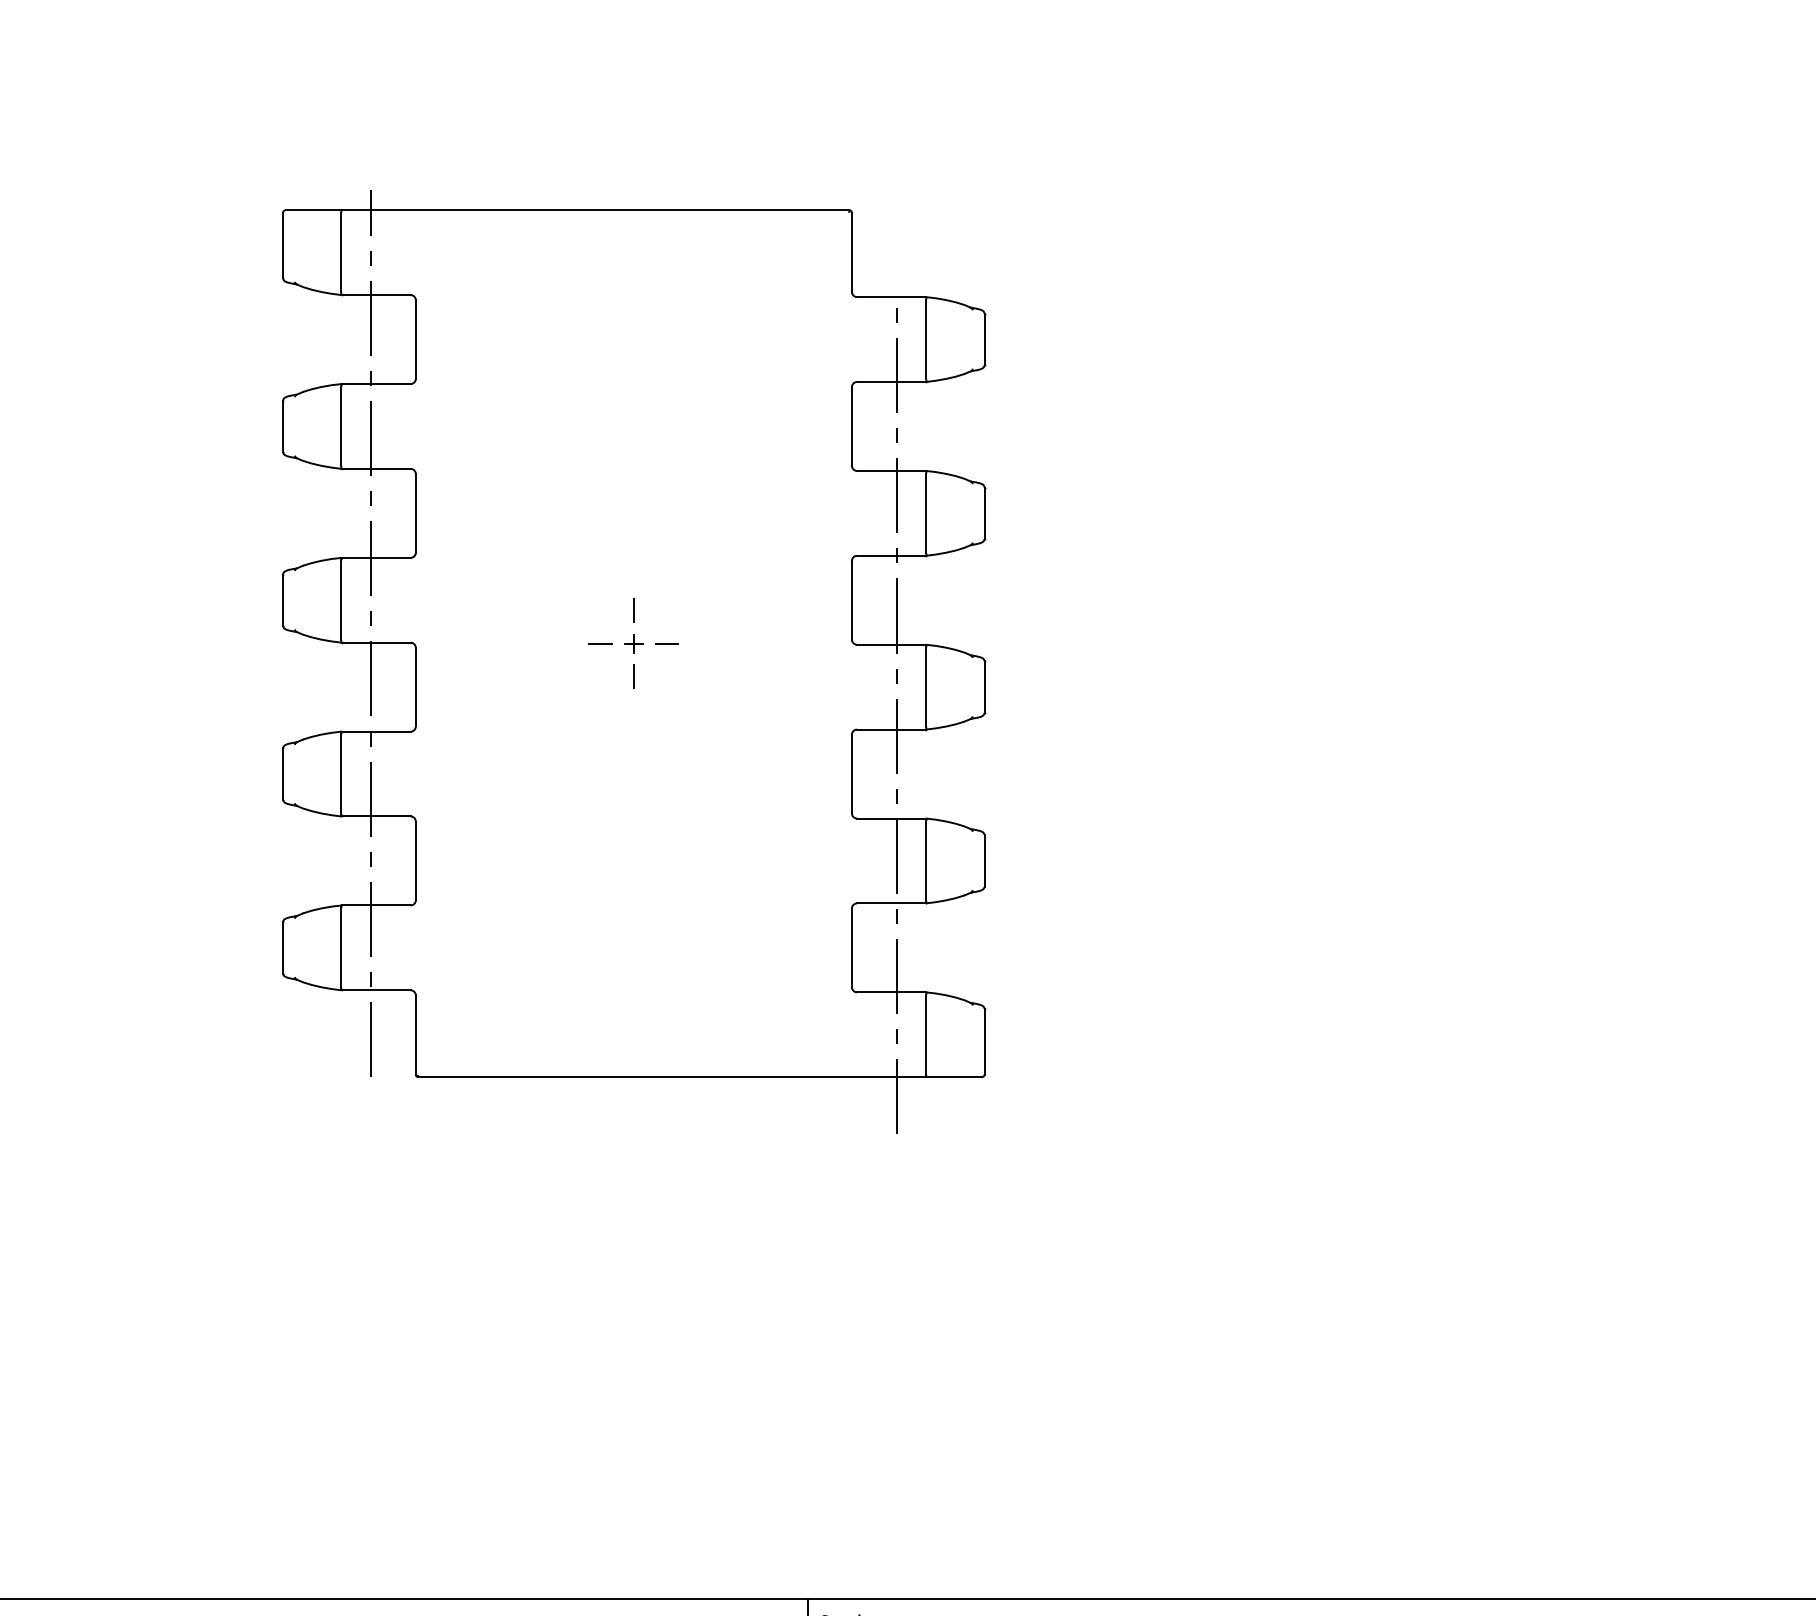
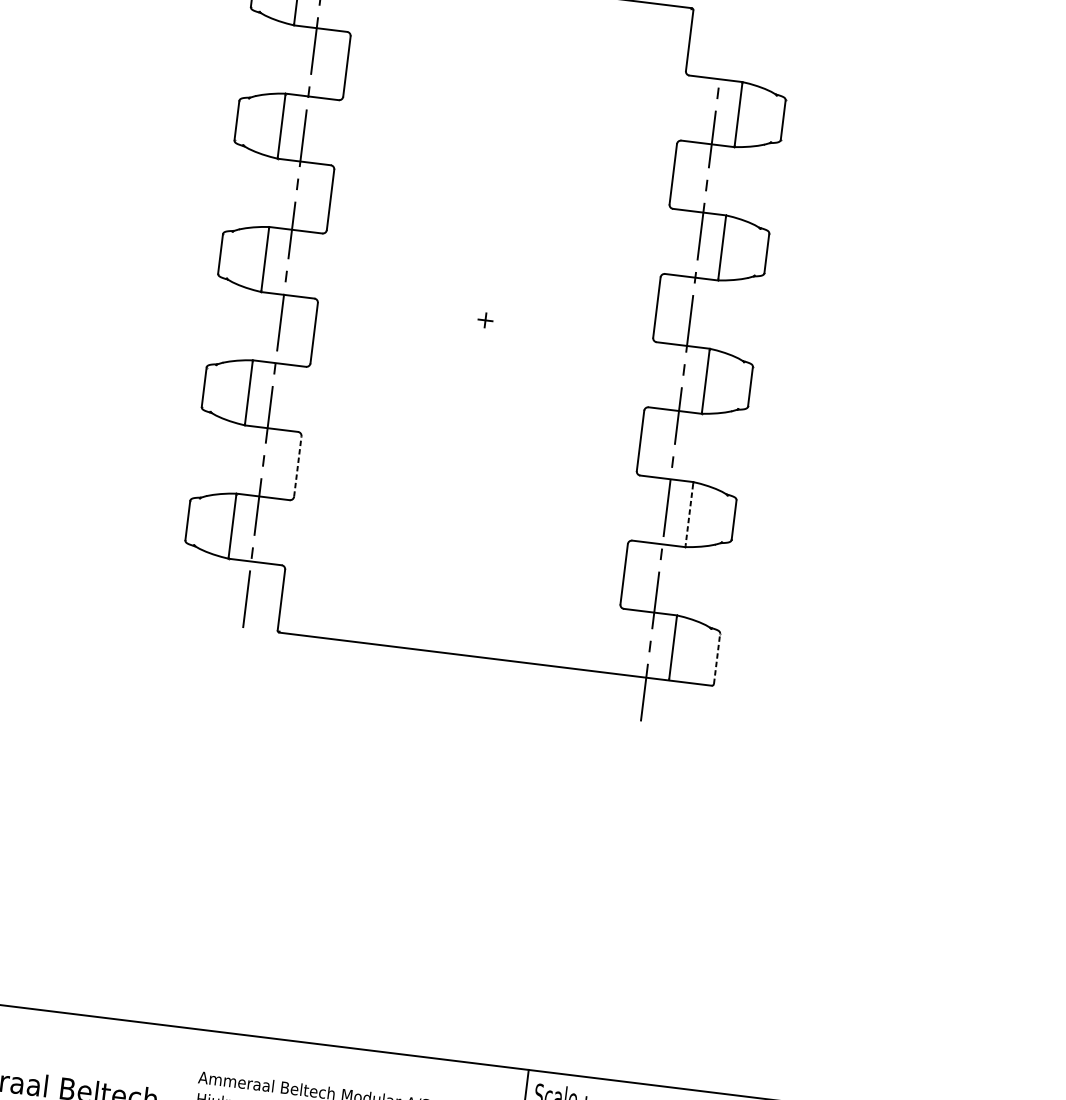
line: (633, 610) -> (488, 294), removed
line: (600, 643) -> (459, 317), removed
line: (666, 643) -> (510, 323), removed
line: (633, 676) -> (482, 345), removed
line: (415, 860) -> (297, 466), solid -> dashed
line: (926, 860) -> (689, 514), solid -> dashed
line: (984, 1041) -> (717, 658), solid -> dashed

